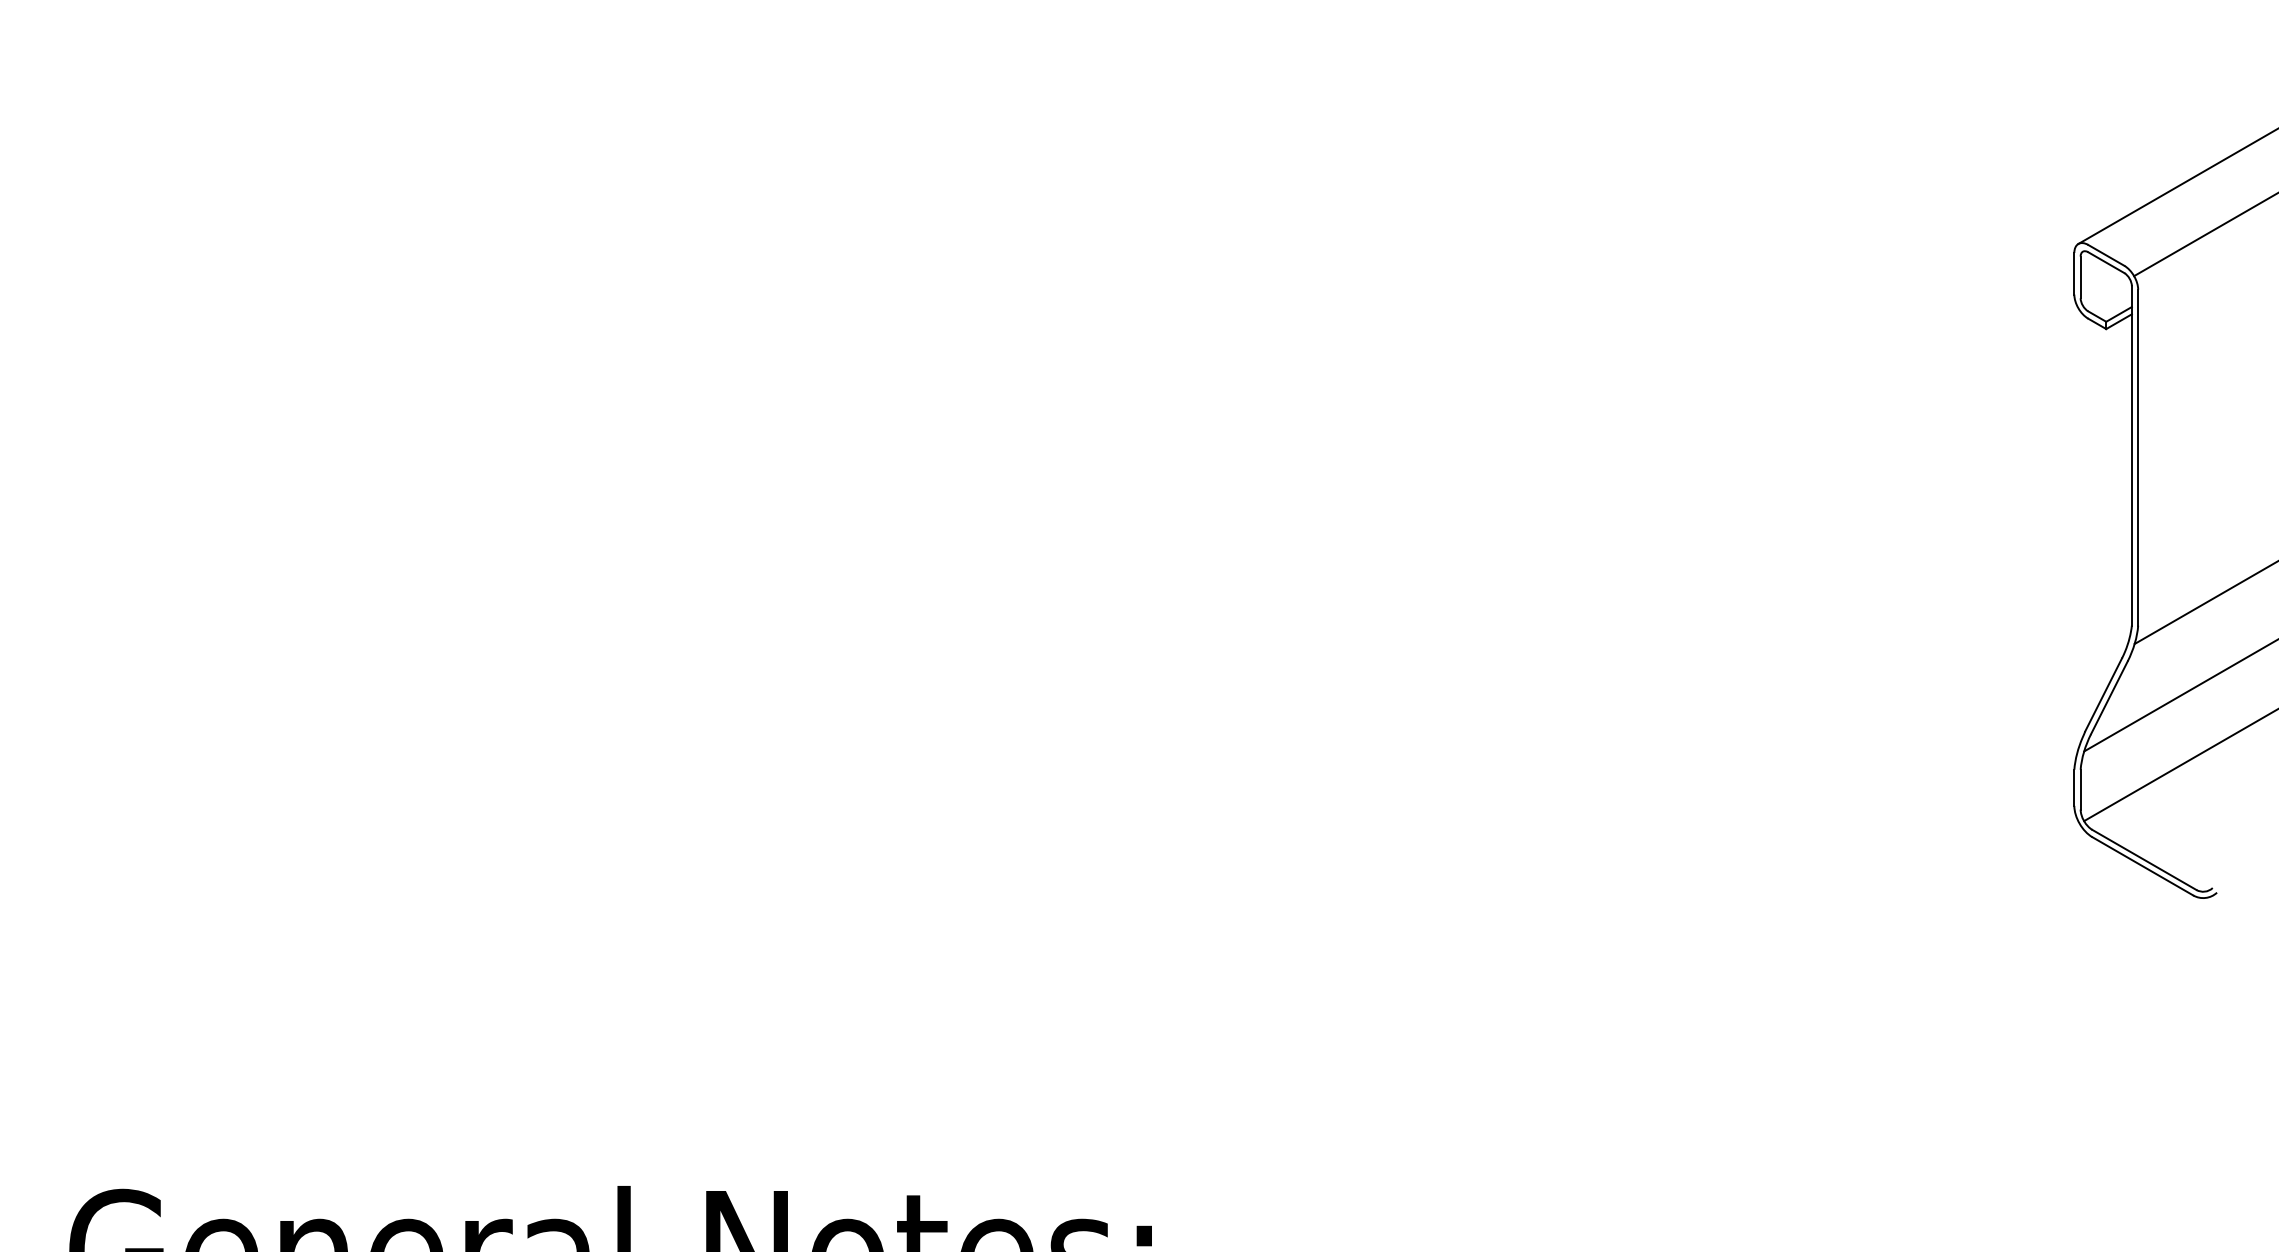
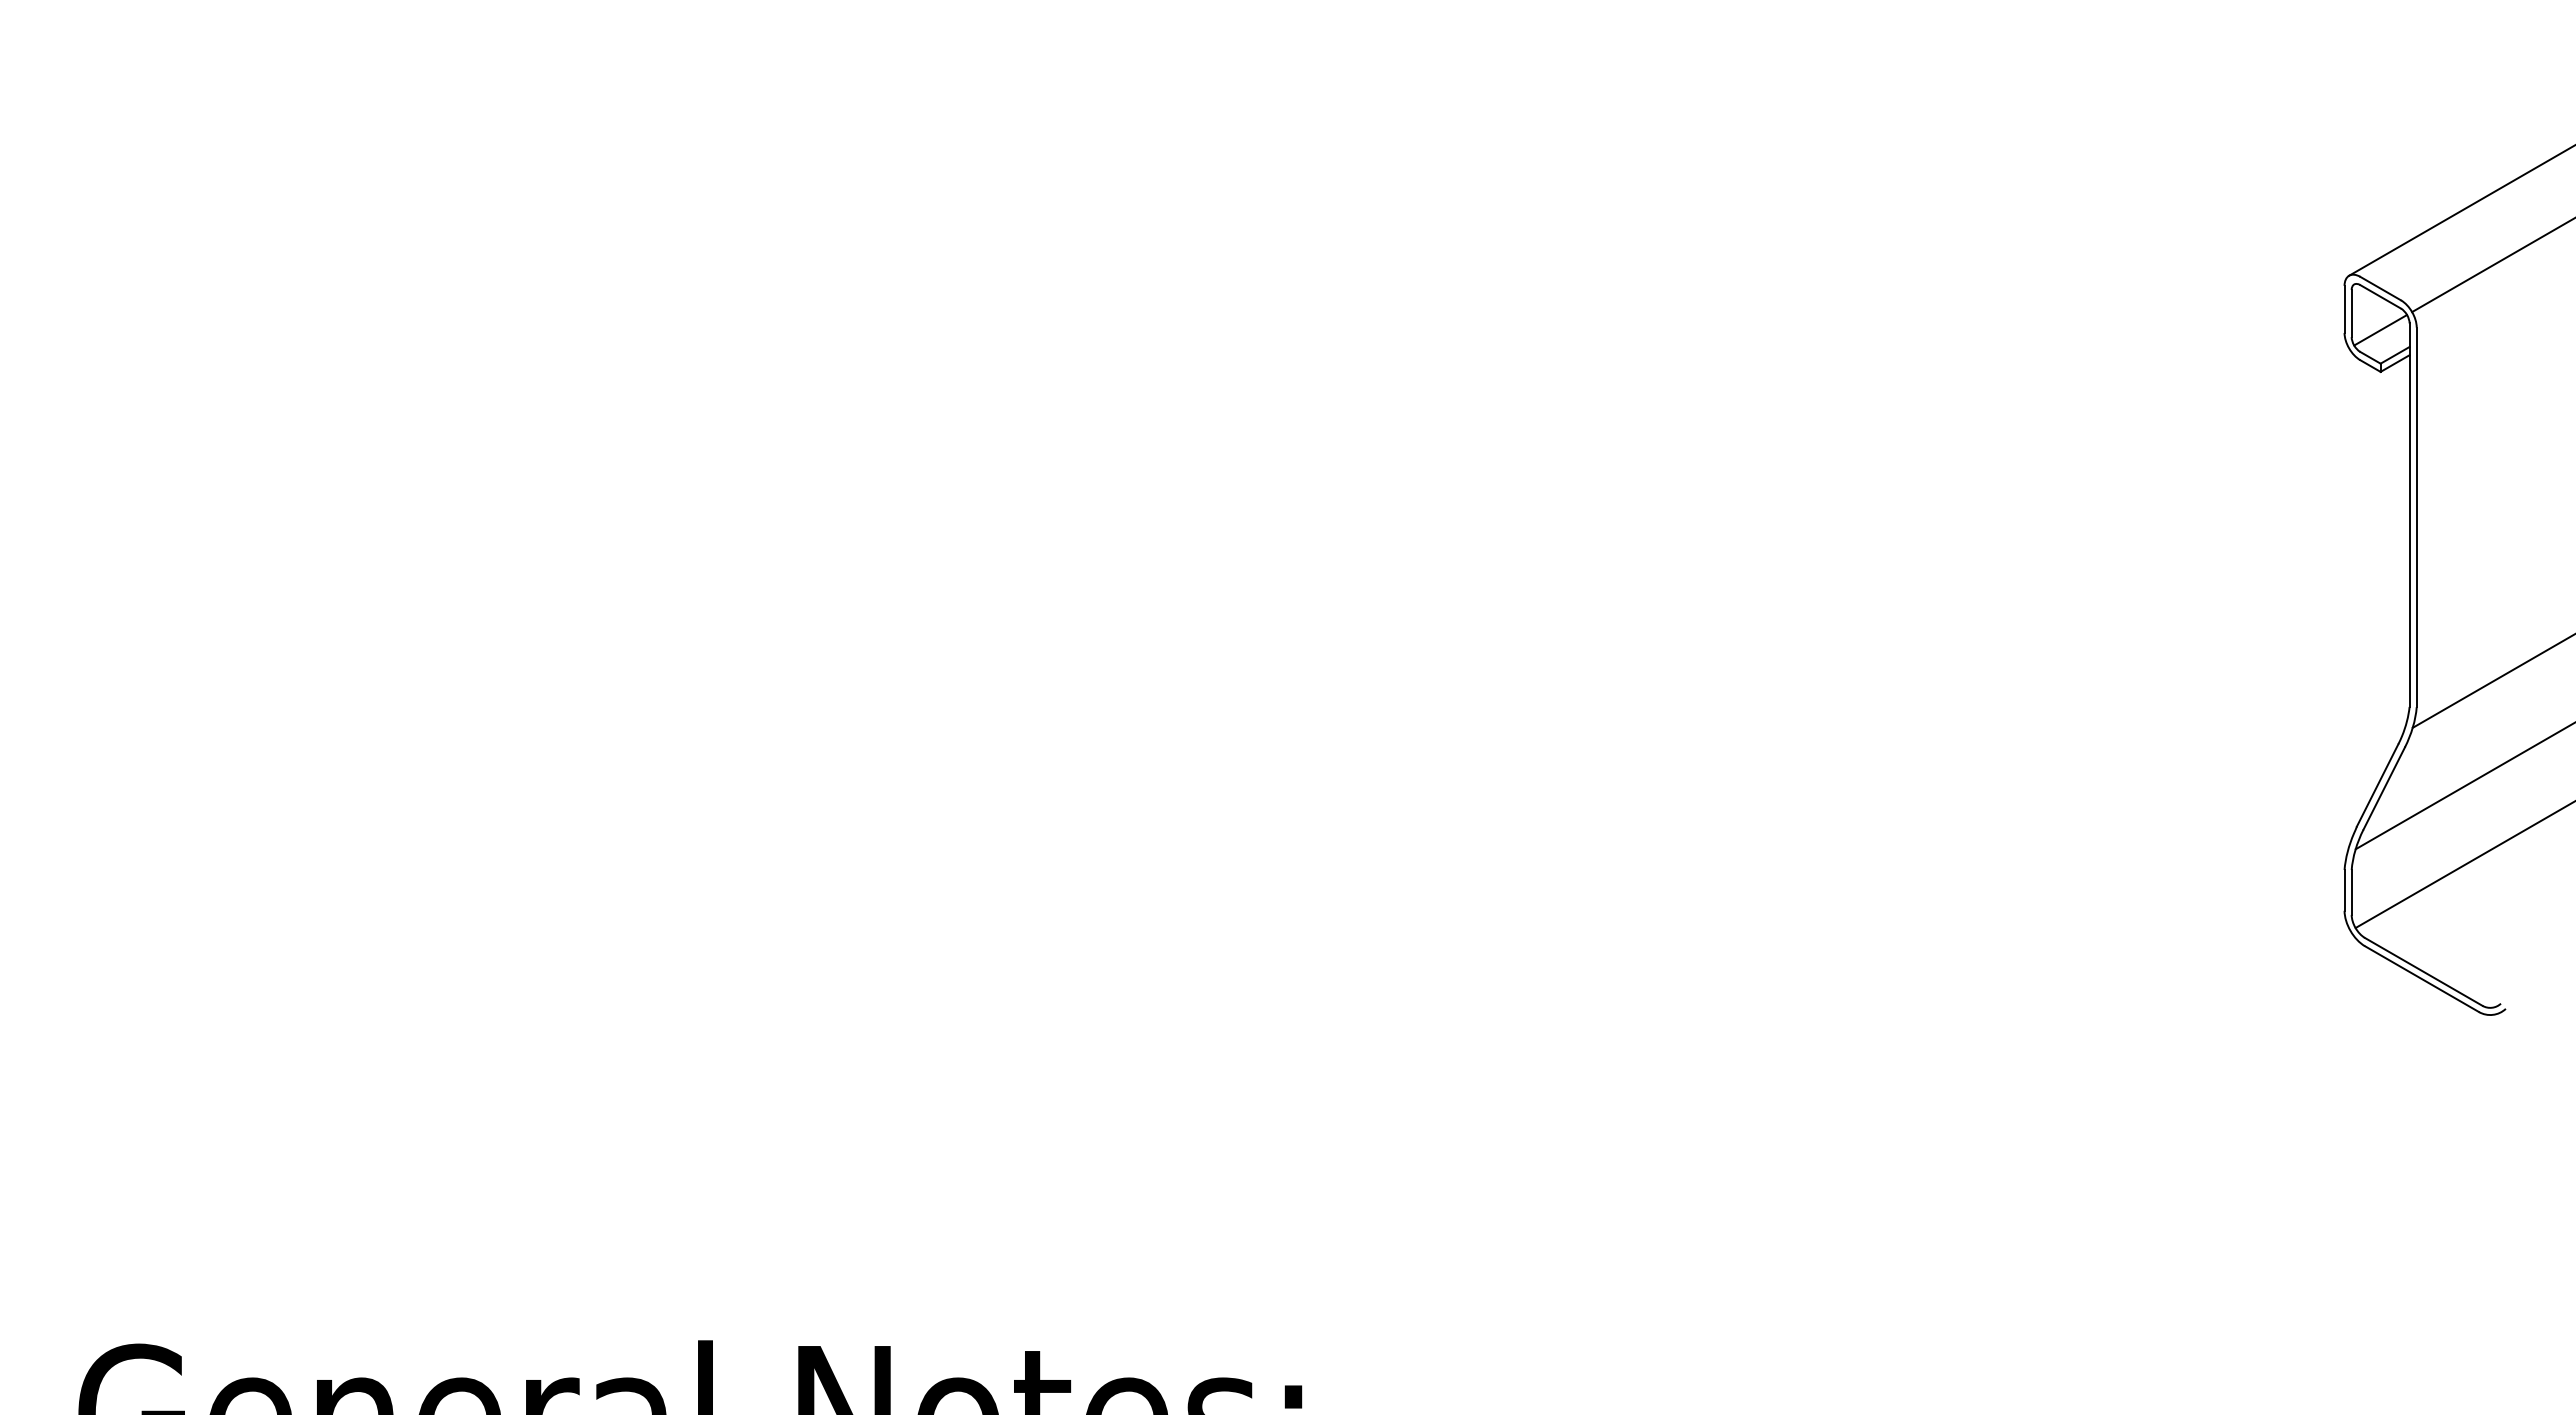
line: (2106, 291) -> (2380, 329), added

